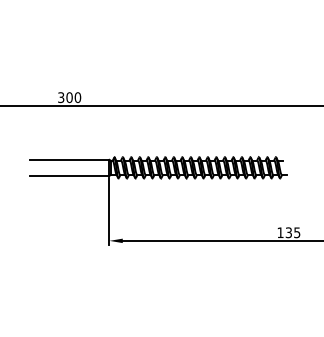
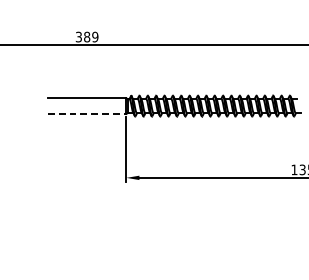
text: (73, 97) -> (90, 36), 300 -> 389
line: (69, 175) -> (87, 113), solid -> dashed

